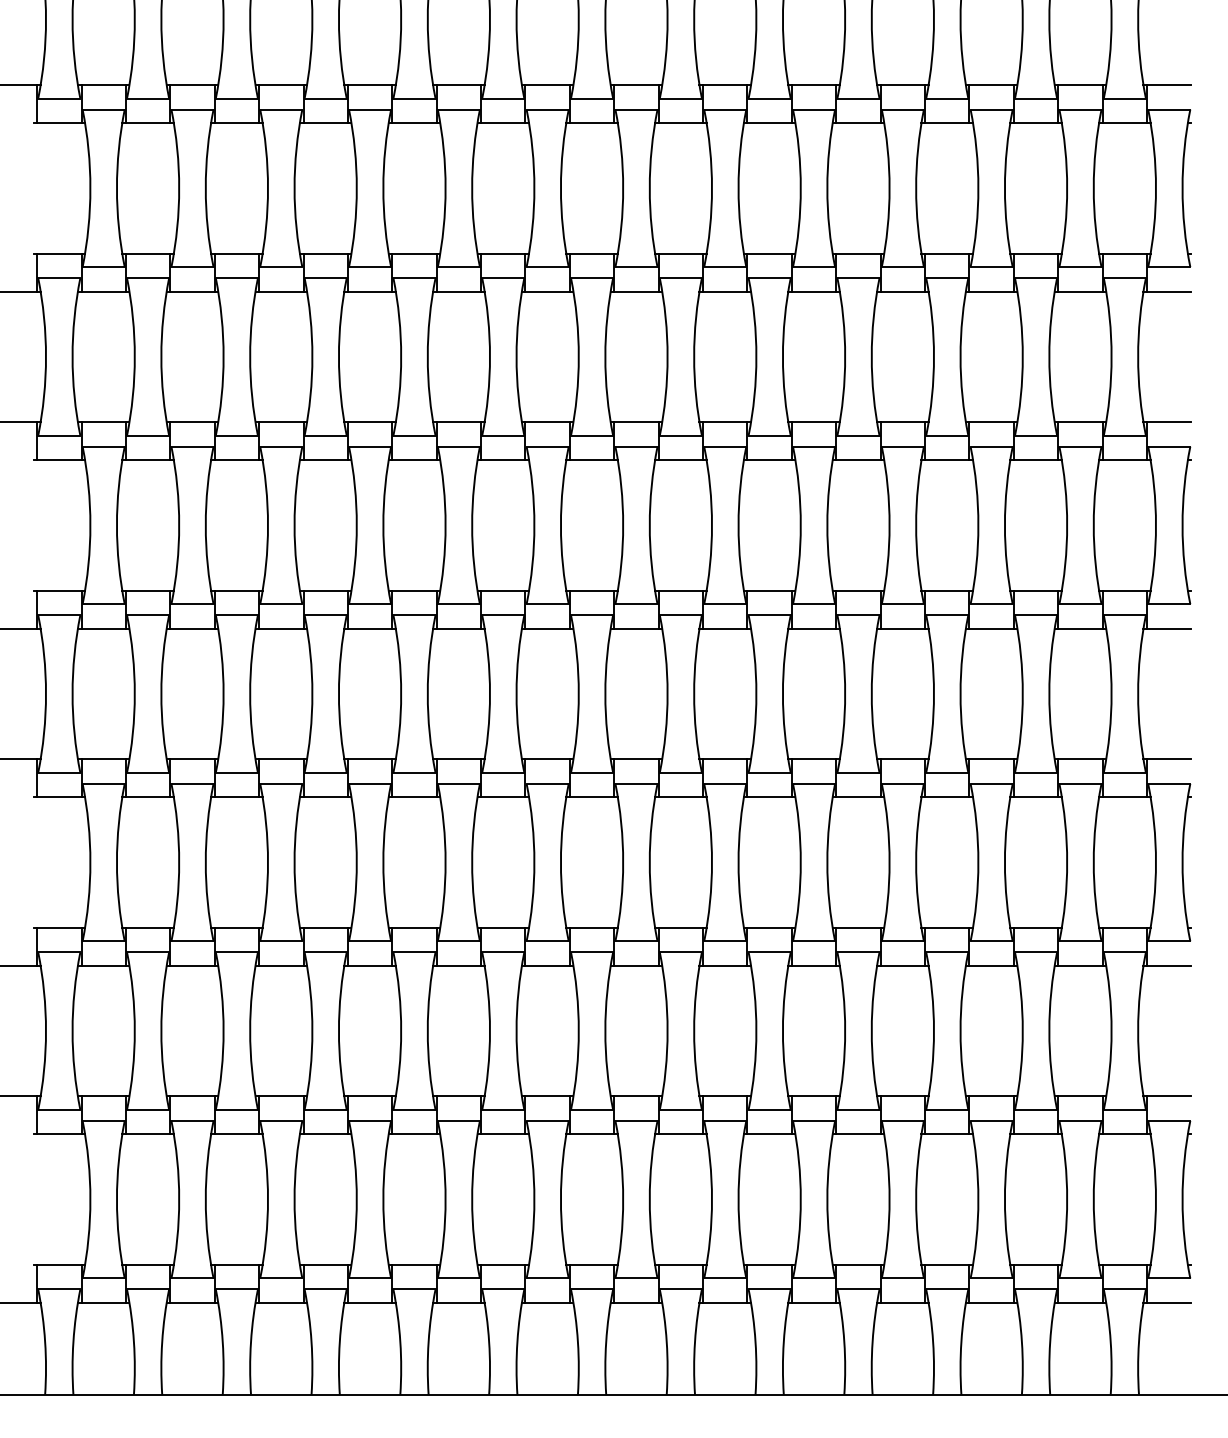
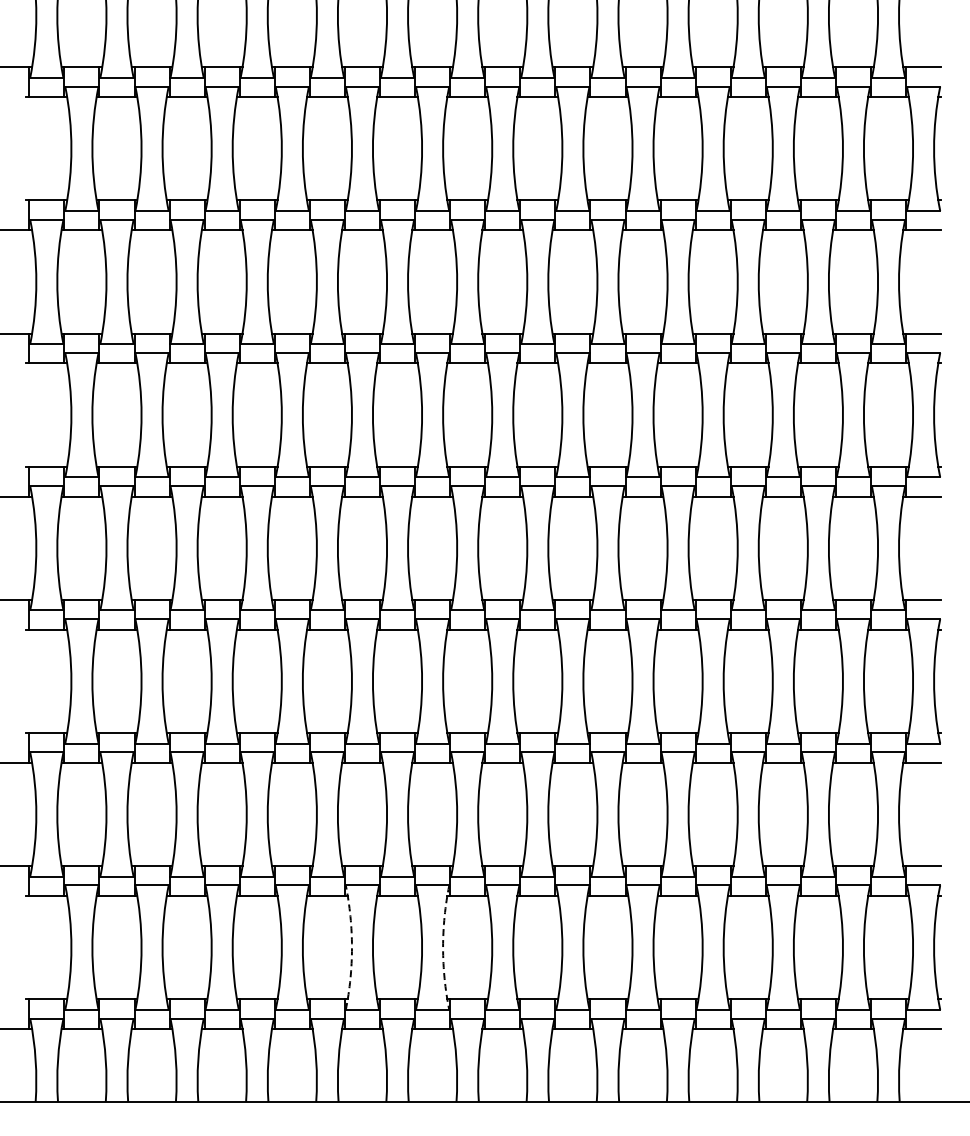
arc: (444, 1199) -> (351, 947), solid -> dashed
arc: (561, 1199) -> (443, 947), solid -> dashed

